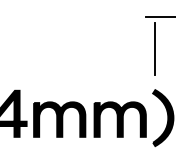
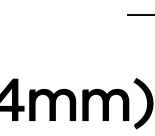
line: (155, 49) -> (136, 43), removed

